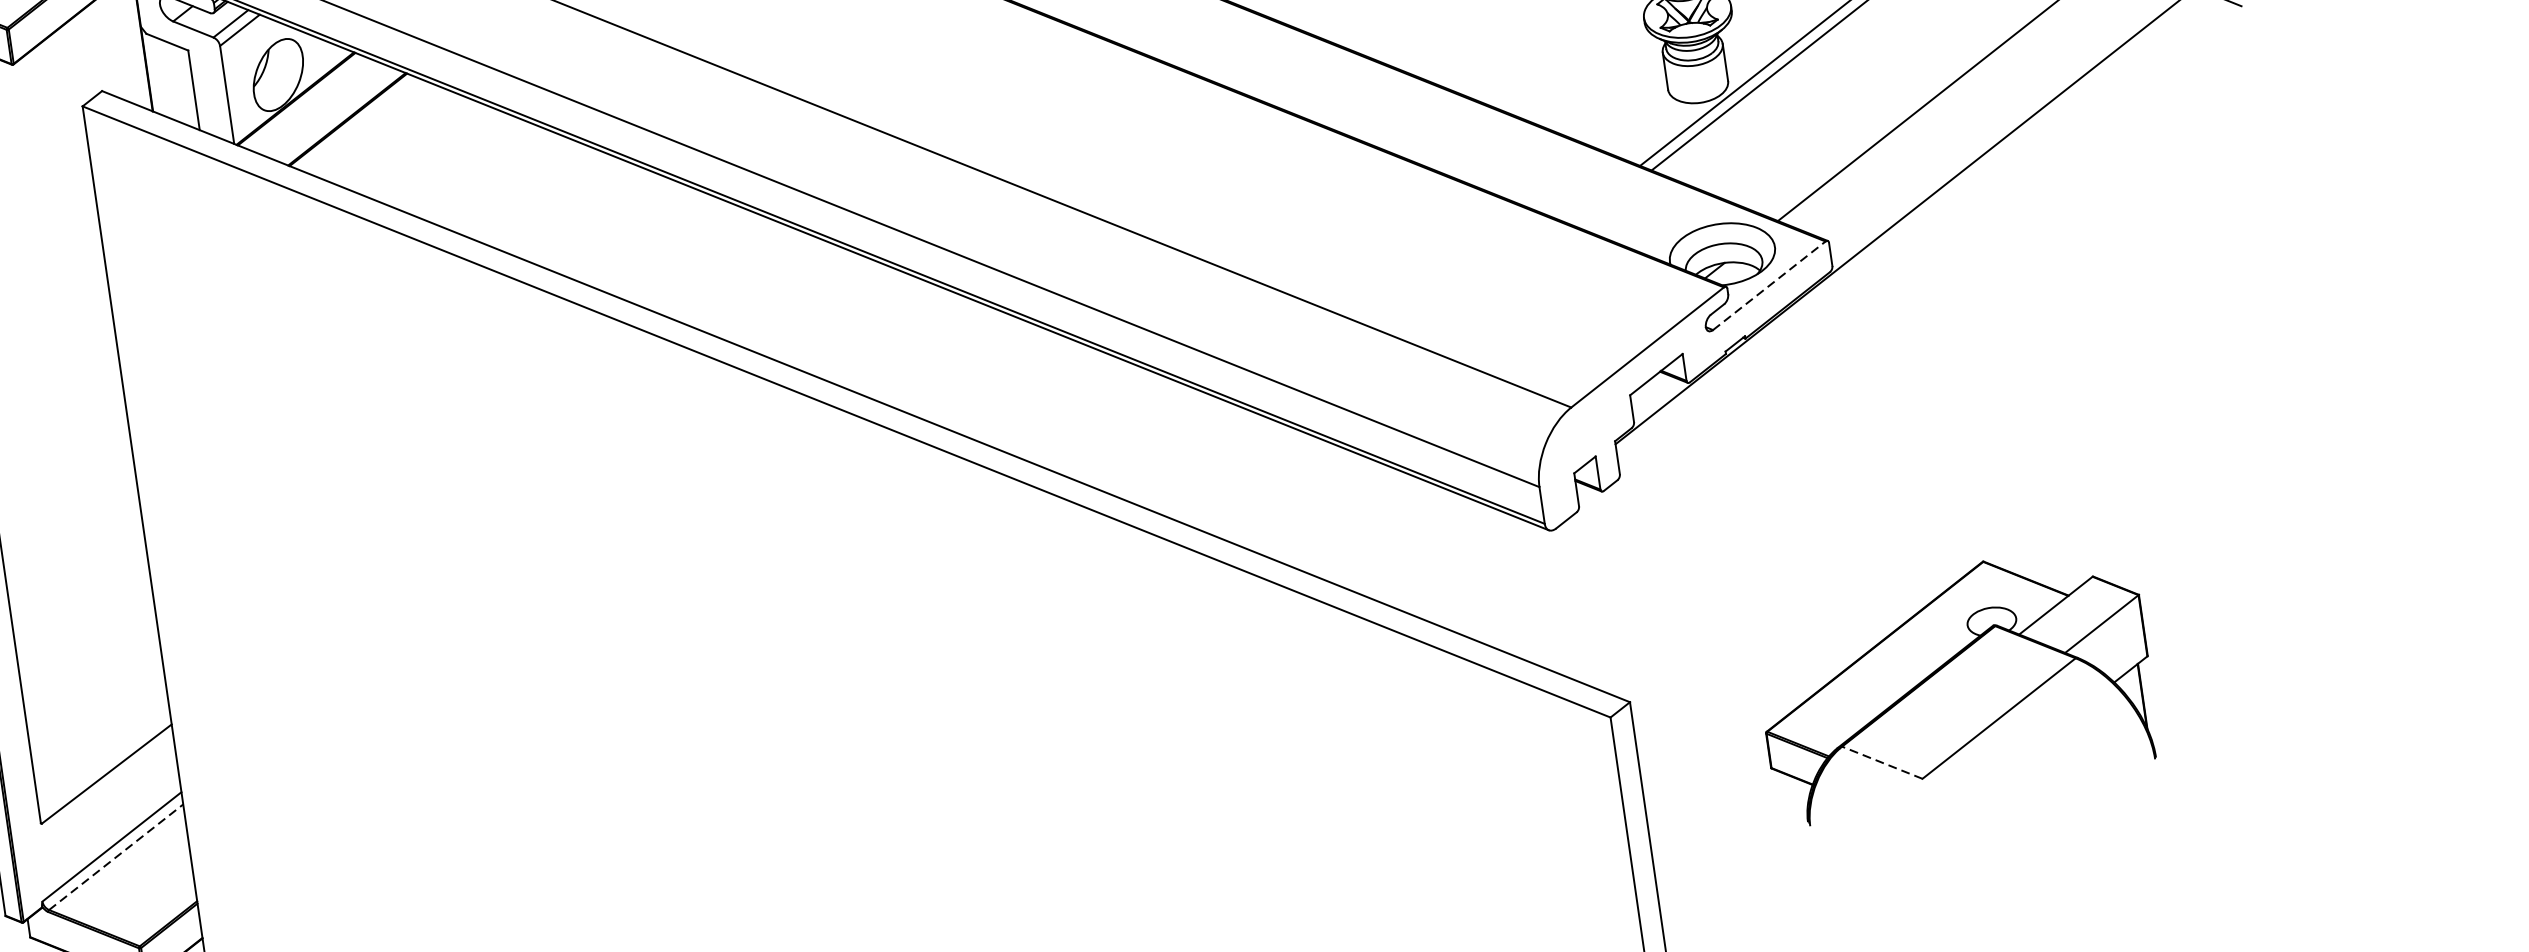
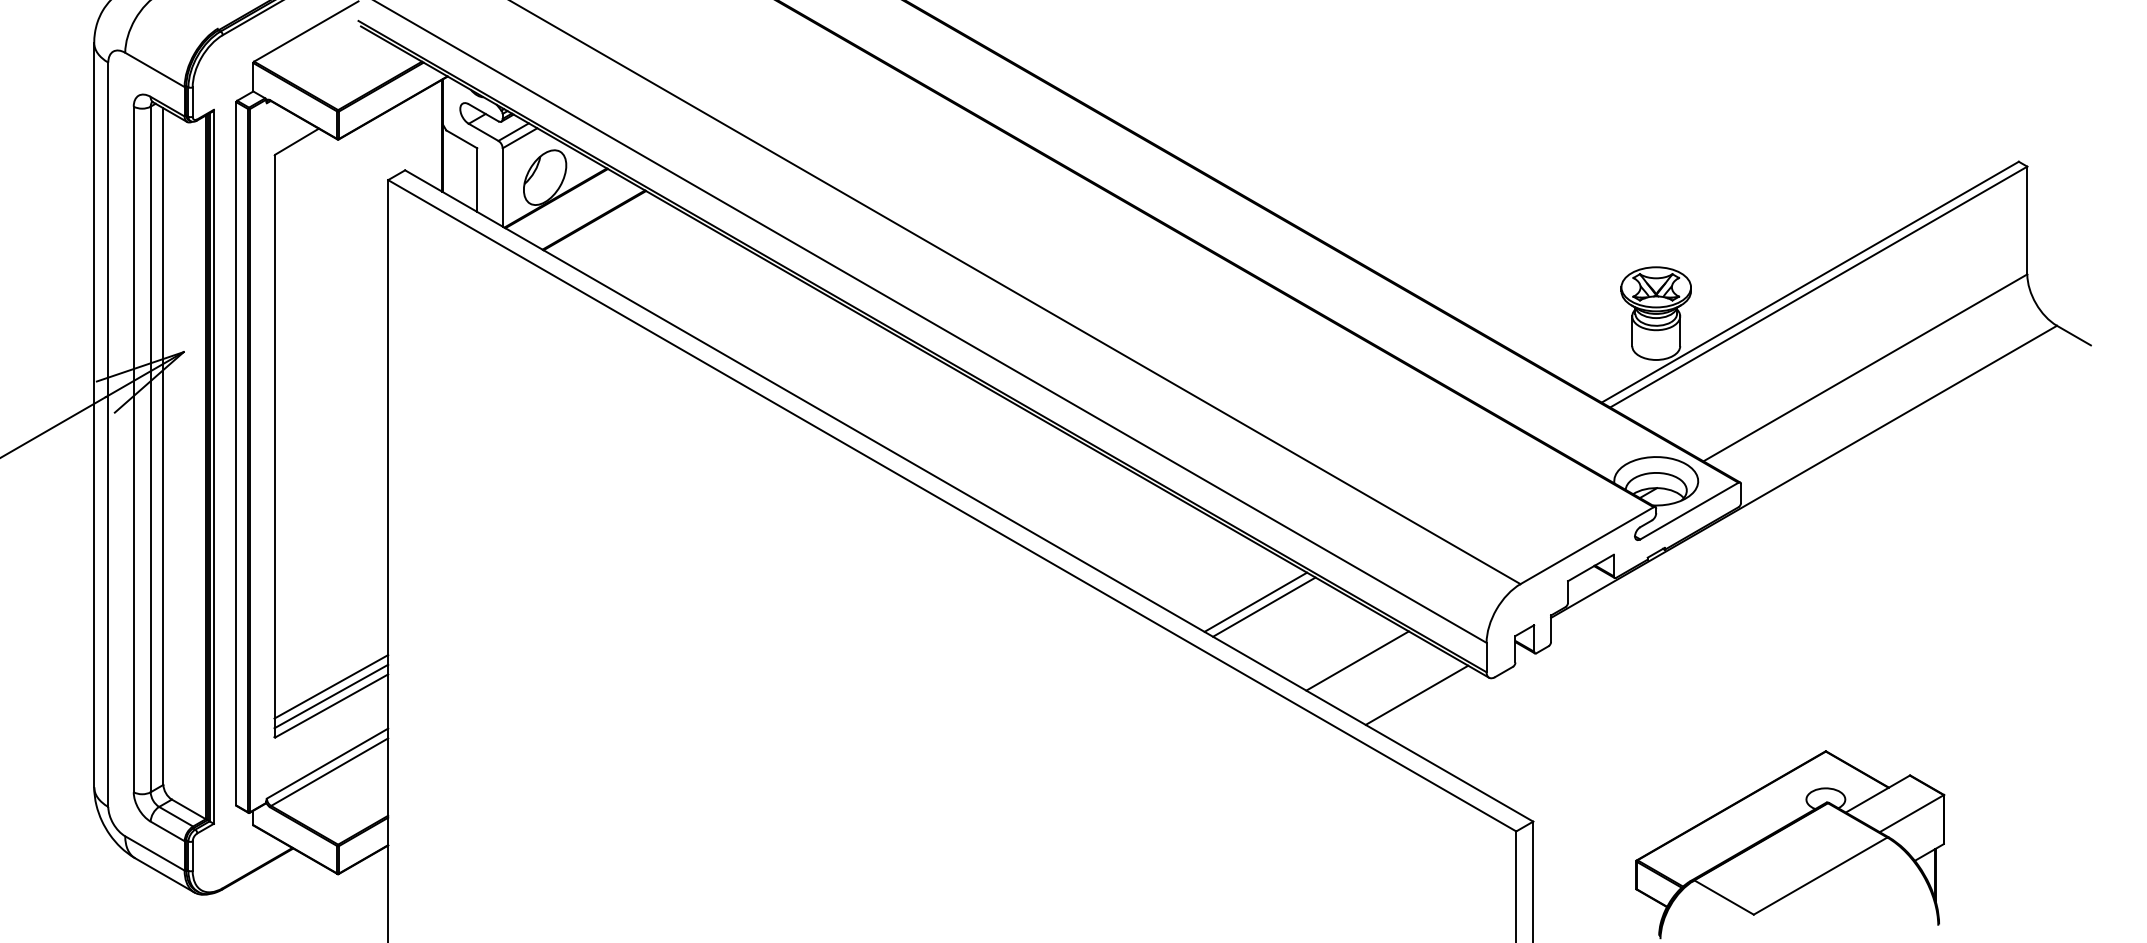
line: (1769, 286) -> (1689, 511), dashed -> solid
line: (1243, 477) -> (1255, 601), added
line: (1255, 481) -> (1264, 606), added
line: (1381, 532) -> (1357, 660), added
line: (1461, 564) -> (1416, 694), added
line: (102, 749) -> (331, 686), added
line: (104, 762) -> (331, 696), added
line: (1881, 762) -> (1723, 897), dashed -> solid
line: (115, 857) -> (329, 772), dashed -> solid

